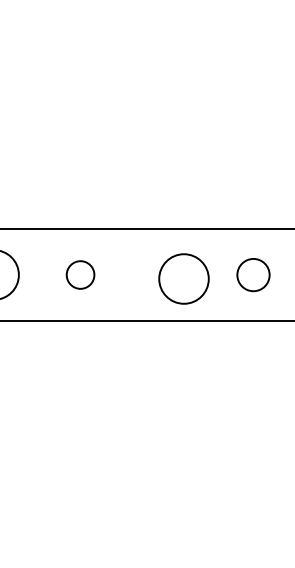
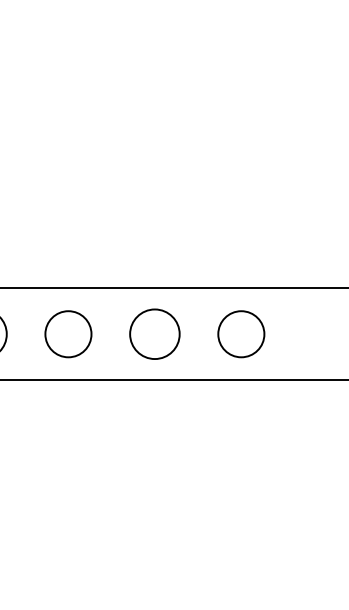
circle: (80, 275) -> (68, 334), size x1.67
circle: (253, 275) -> (241, 334), size x1.43
circle: (183, 278) -> (154, 333), moved

